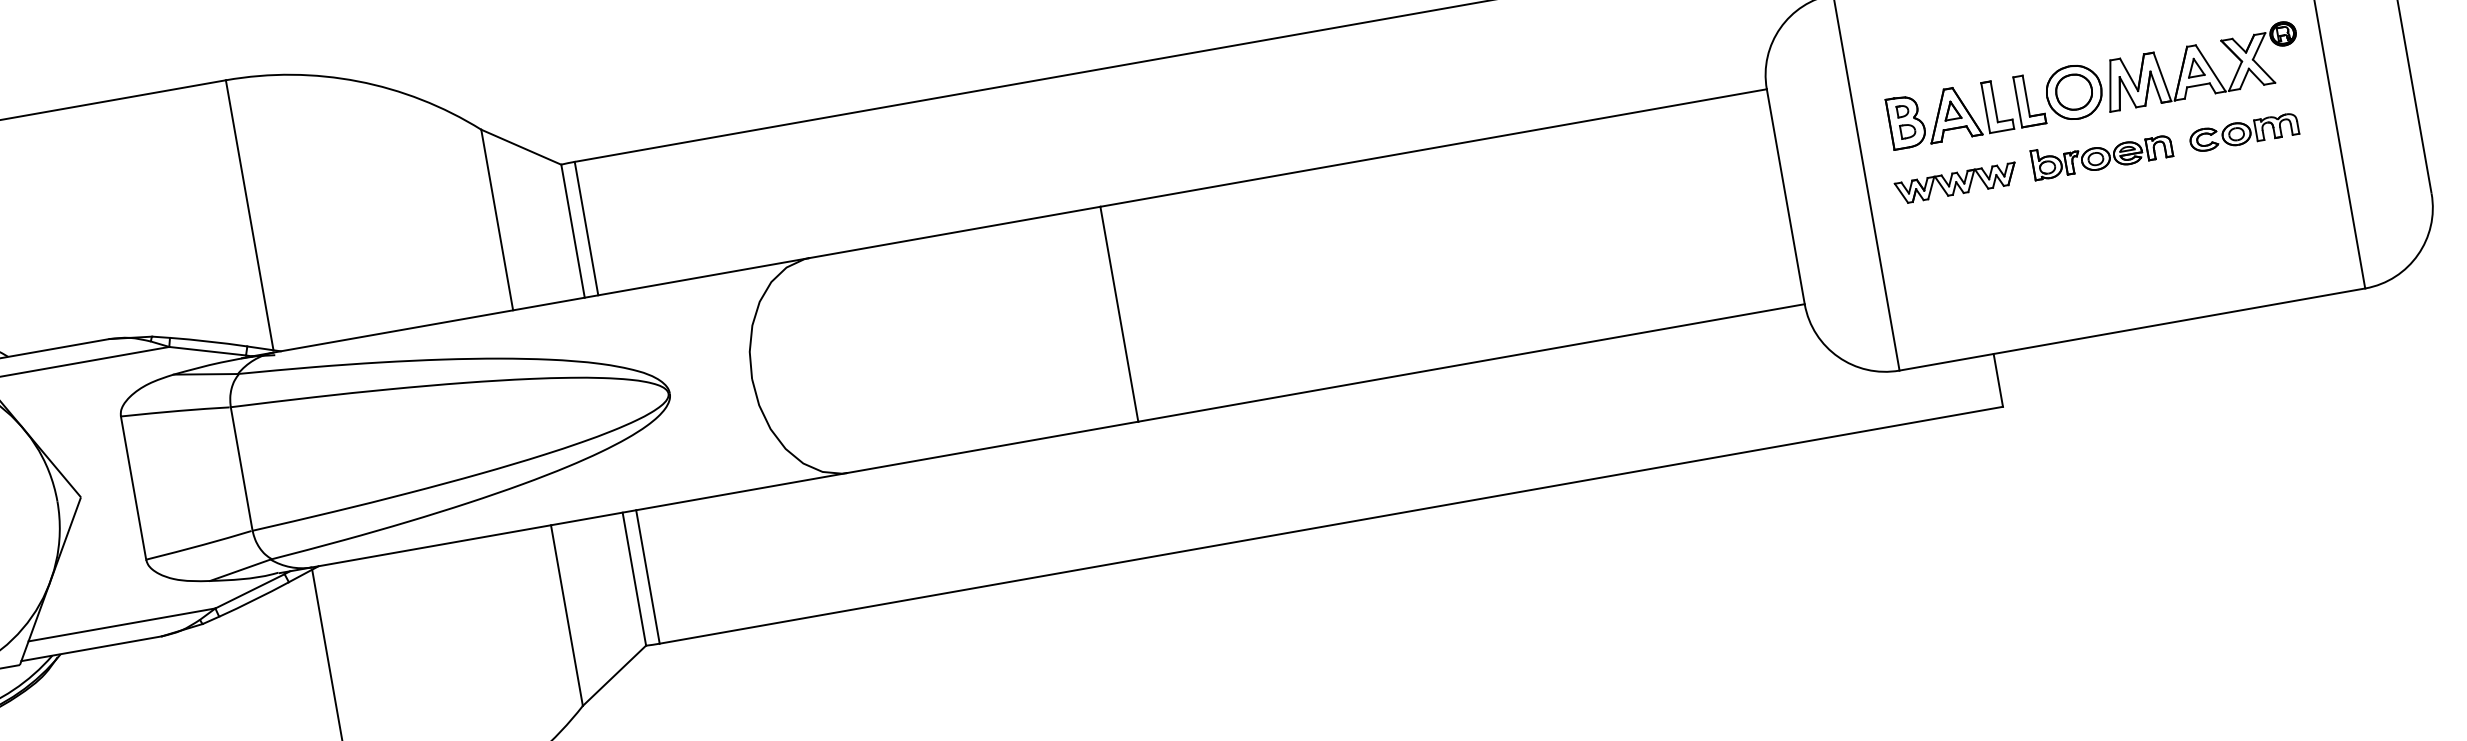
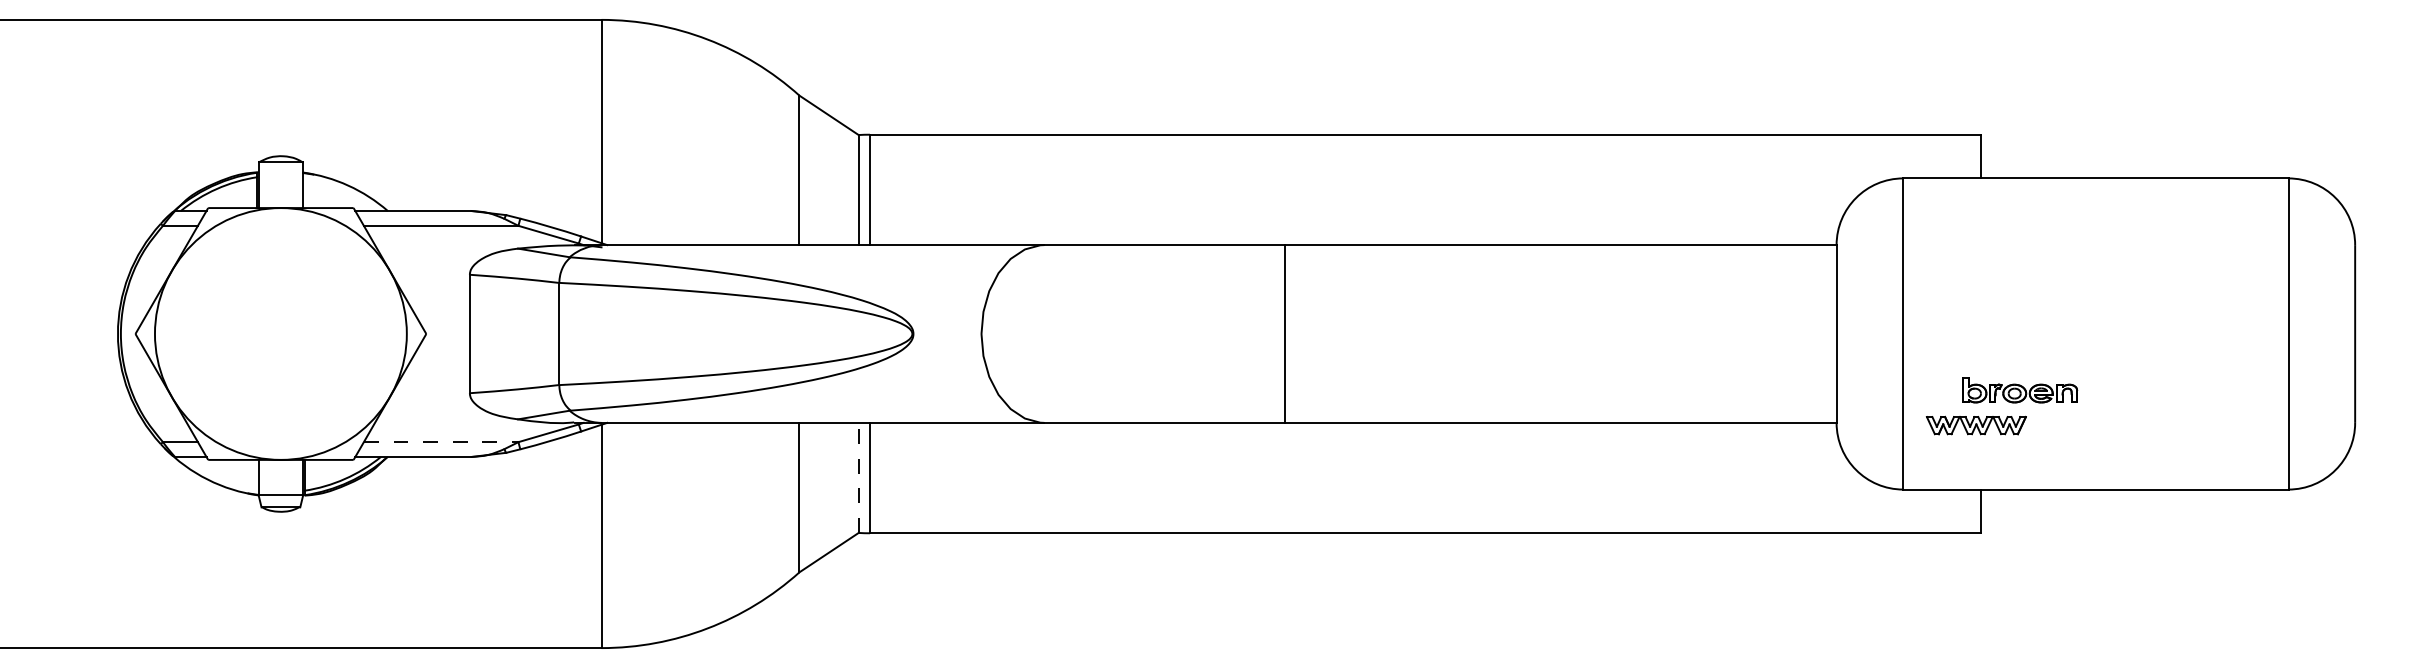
part: (2093, 85) -> (2099, 288), removed
part: (2244, 132) -> (2213, 347), removed
part: (2102, 154) -> (2020, 390), moved
part: (1956, 183) -> (1976, 425), moved
line: (634, 578) -> (858, 477), solid -> dashed
line: (122, 625) -> (441, 442), solid -> dashed

